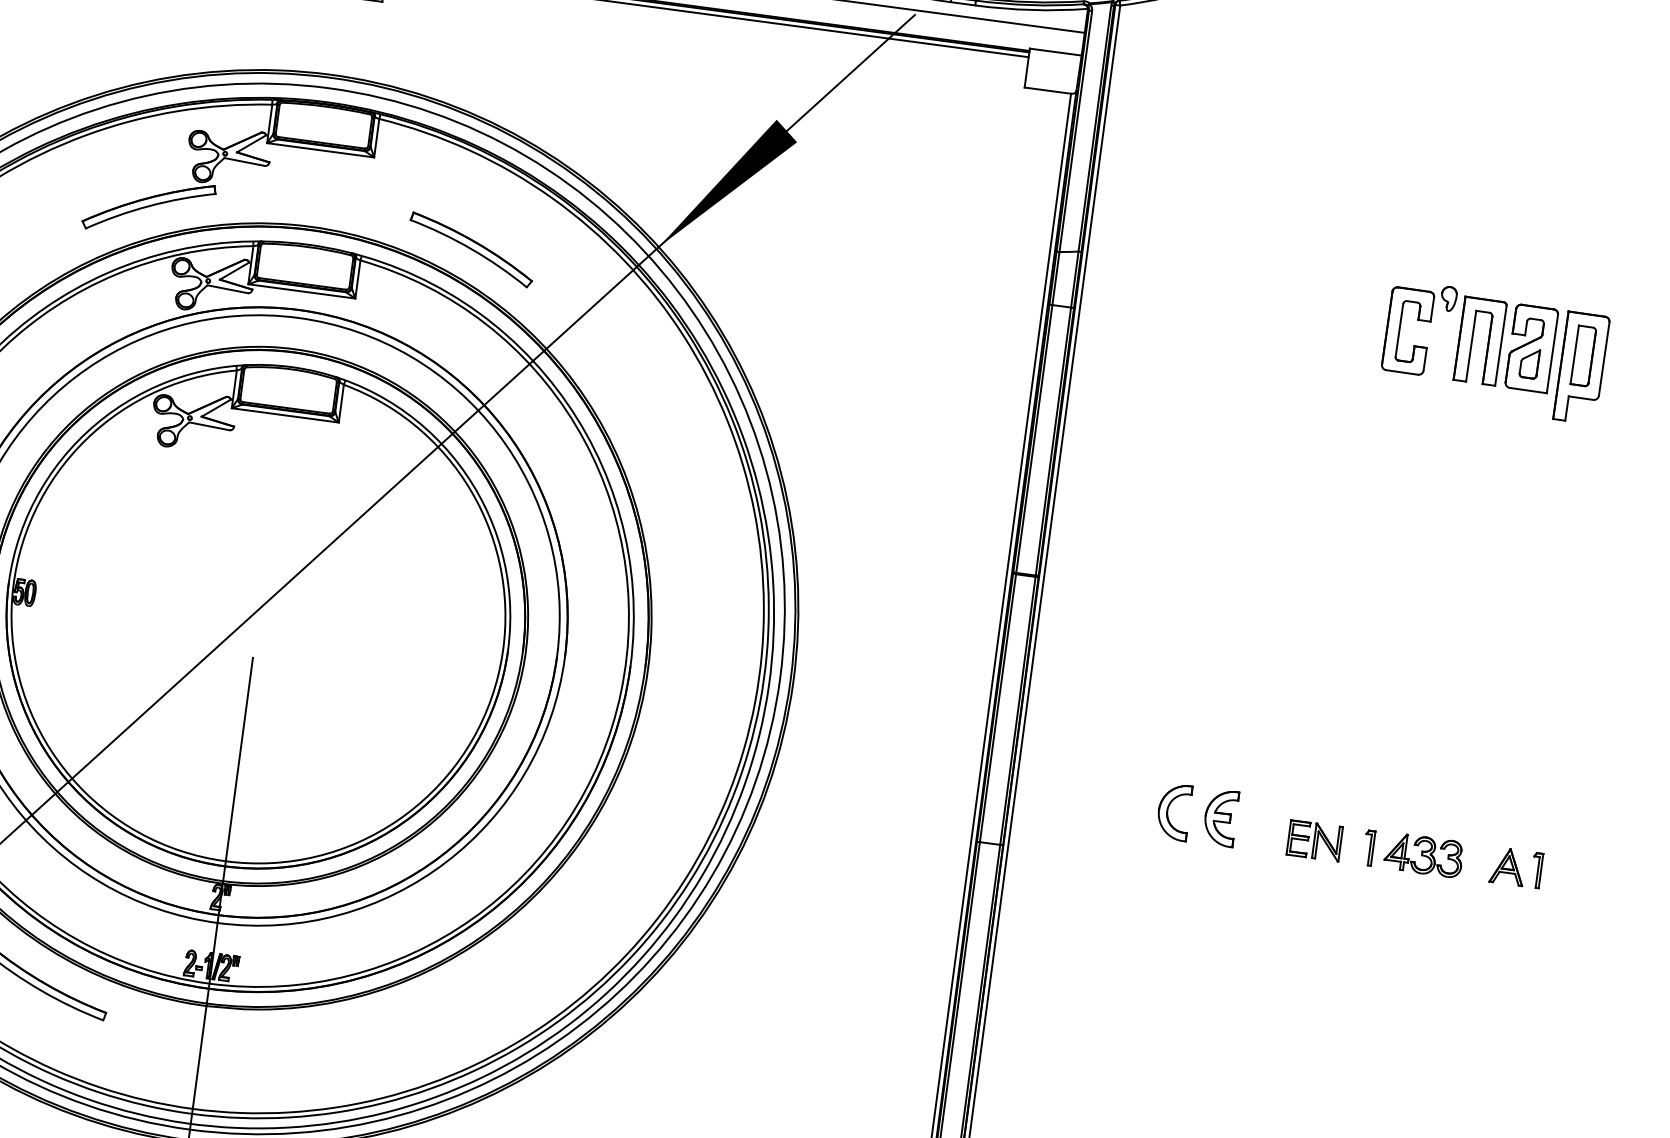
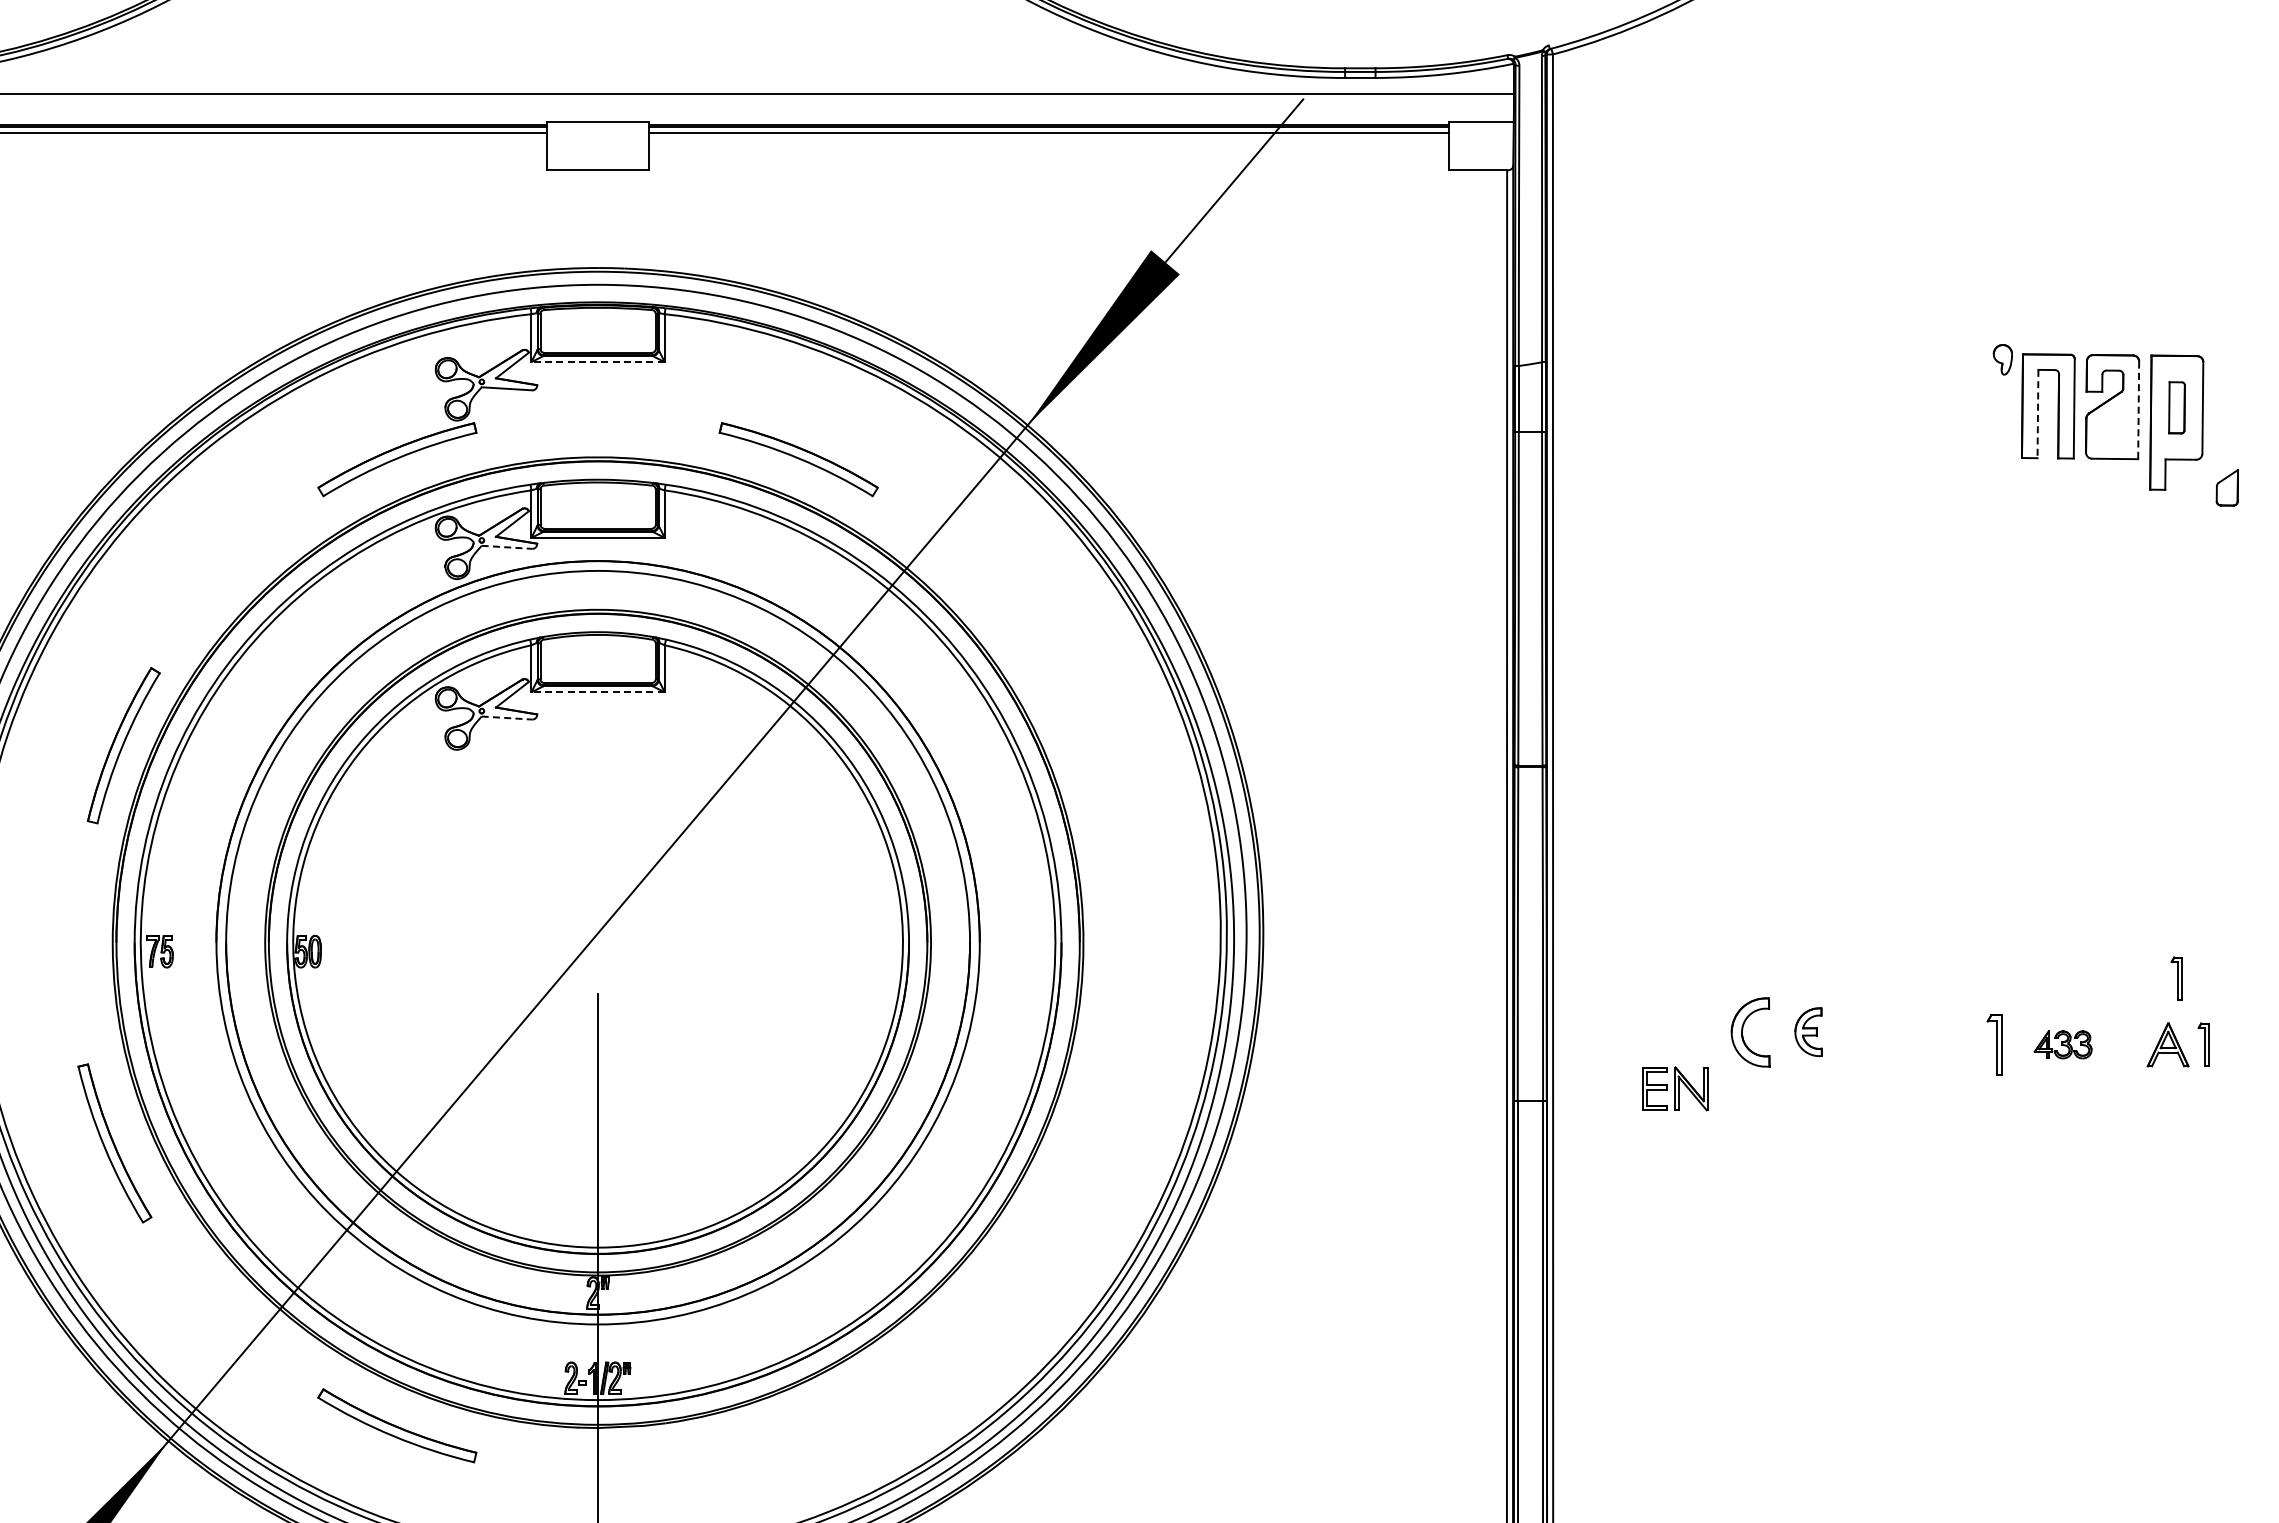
line: (320, 150) -> (598, 362), solid -> dashed
line: (228, 289) -> (507, 547), solid -> dashed
part: (1400, 329) -> (1948, 405), removed
line: (1470, 346) -> (2037, 414), solid -> dashed
line: (1552, 354) -> (2138, 410), solid -> dashed
part: (1583, 355) -> (2176, 407), size x0.7
part: (1528, 363) -> (2226, 487), moved
line: (285, 415) -> (598, 692), solid -> dashed
line: (209, 426) -> (507, 718), solid -> dashed
part: (1521, 814) -> (2176, 978), added
part: (1220, 818) -> (1808, 1032), size x0.7
part: (1314, 840) -> (1675, 1088), moved
part: (1368, 847) -> (1994, 1044), size x1.4
part: (1423, 855) -> (2062, 1044), size x0.6

